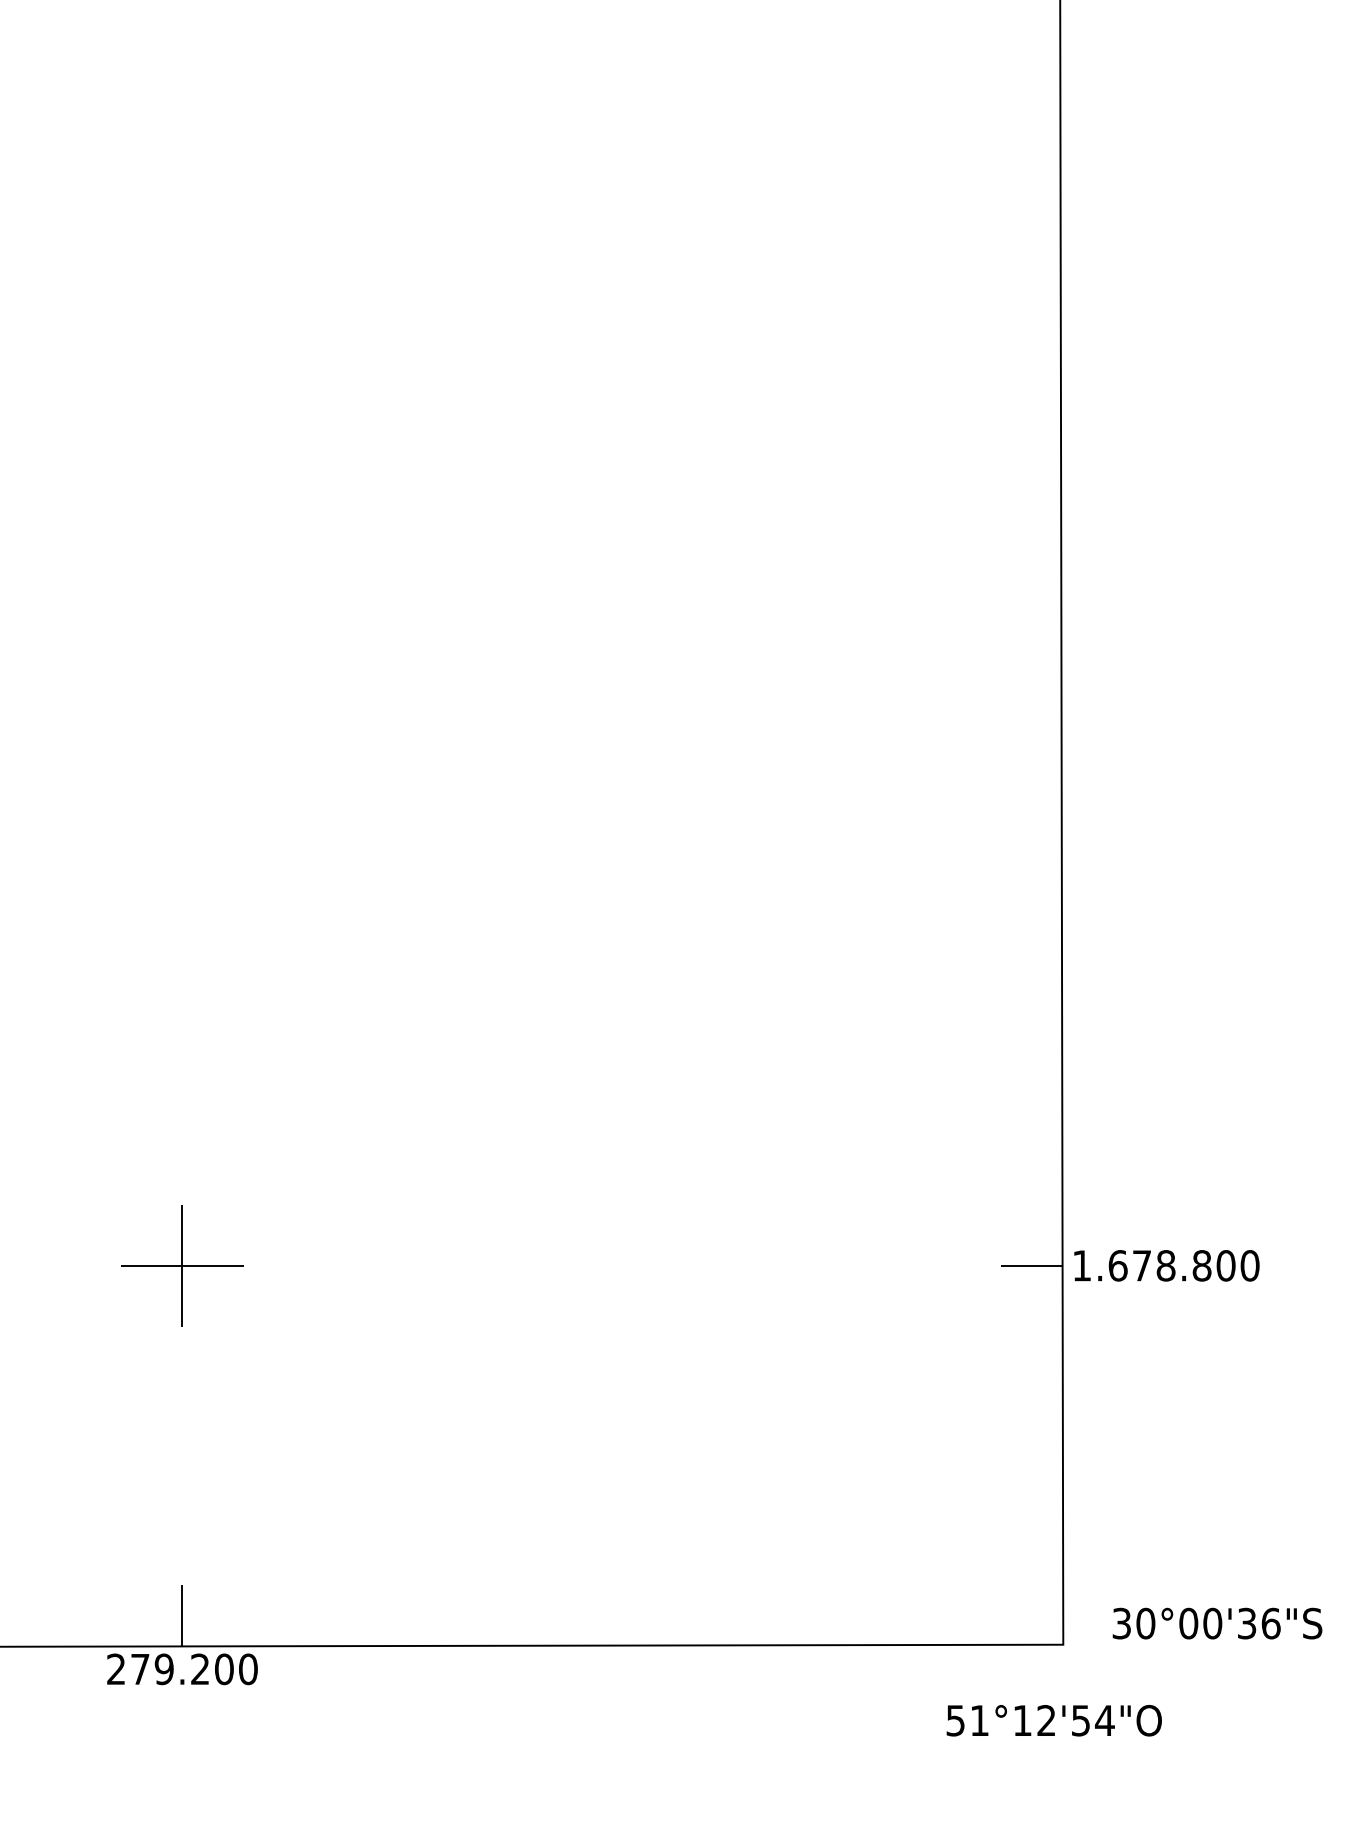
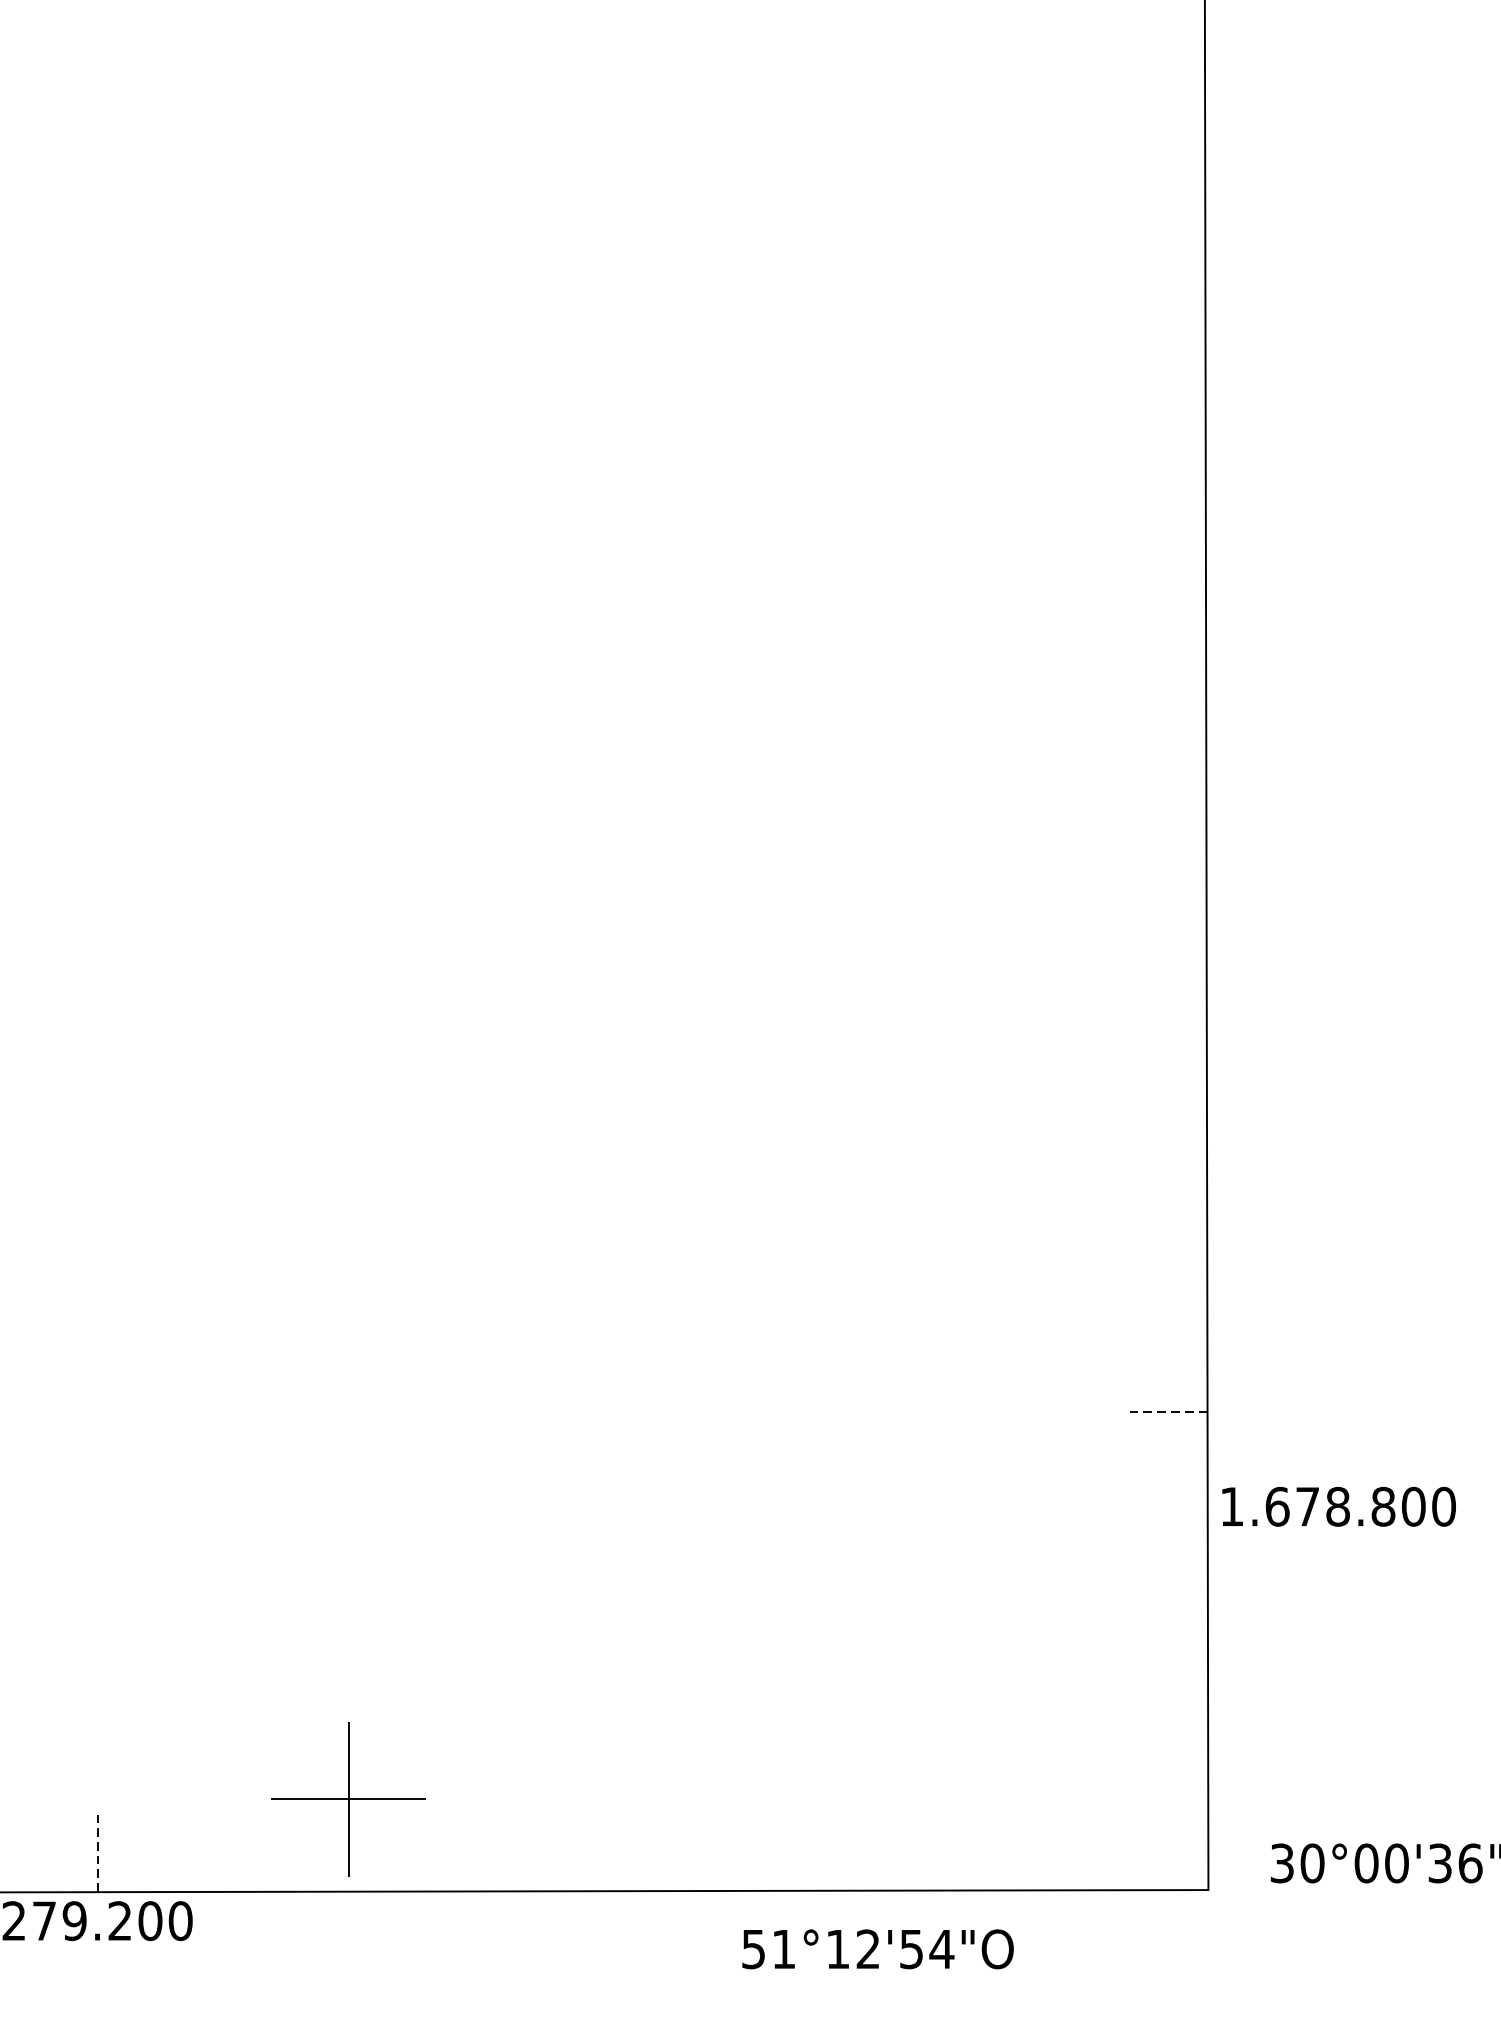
part: (182, 1265) -> (348, 1798), moved
line: (1031, 1265) -> (1168, 1411), solid -> dashed
text: (1166, 1265) -> (1338, 1506), moved
line: (182, 1615) -> (97, 1853), solid -> dashed
text: (1053, 1720) -> (877, 1949), moved

